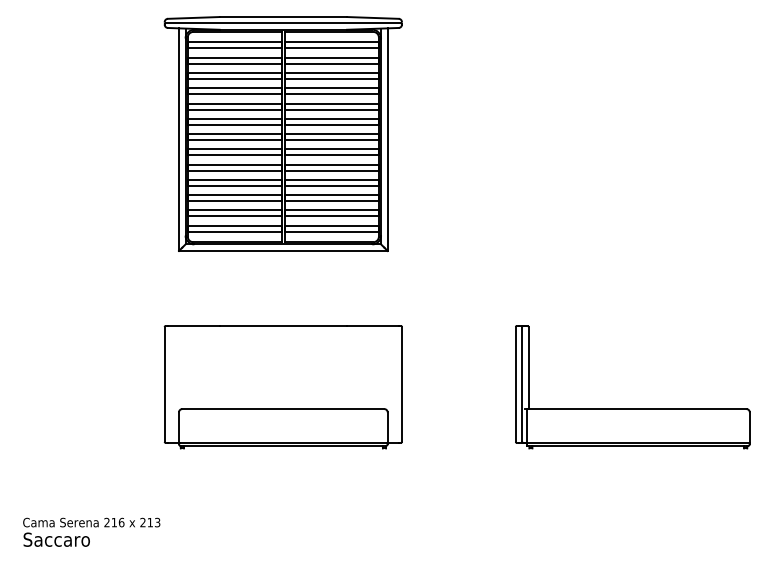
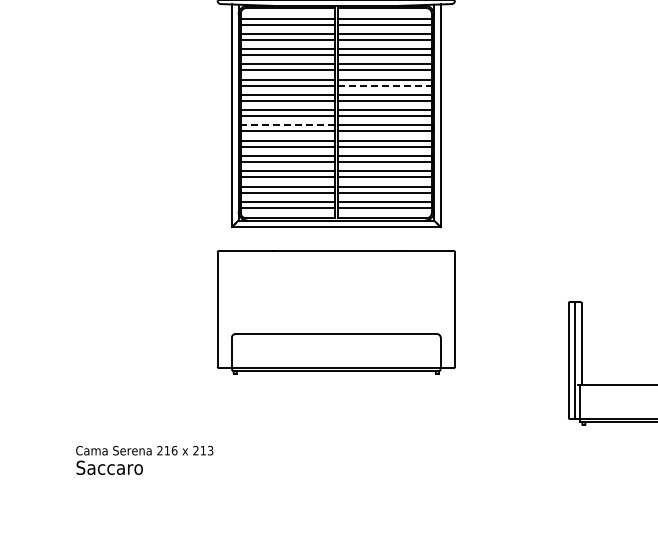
line: (332, 109) -> (385, 85), solid -> dashed
line: (234, 149) -> (287, 125), solid -> dashed
part: (282, 387) -> (335, 312), moved
text: (91, 531) -> (144, 459), moved

